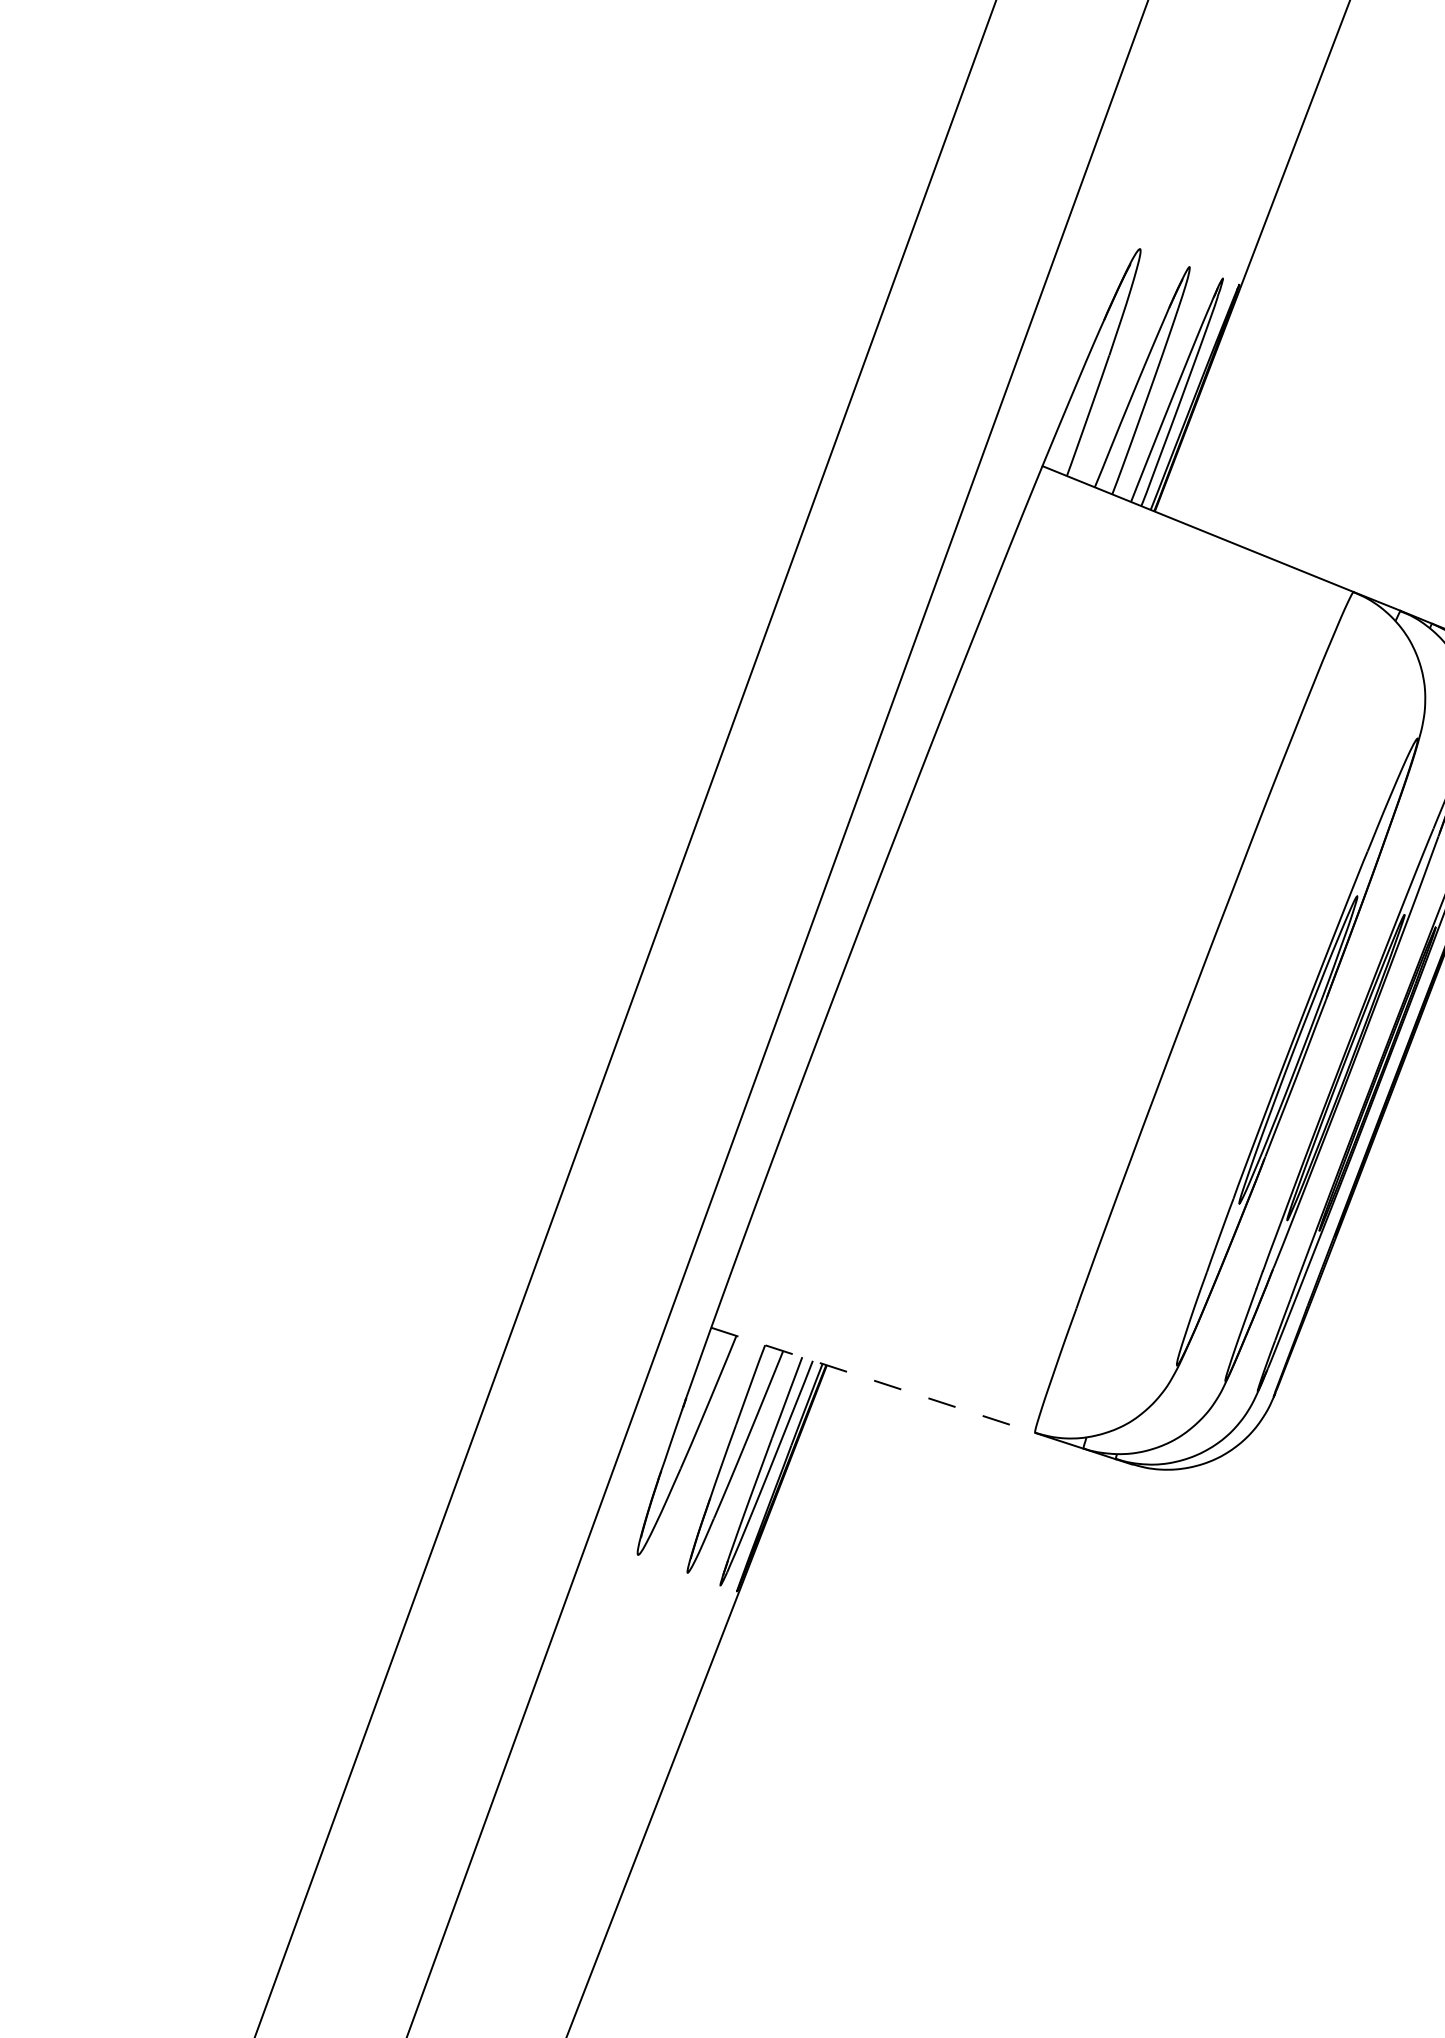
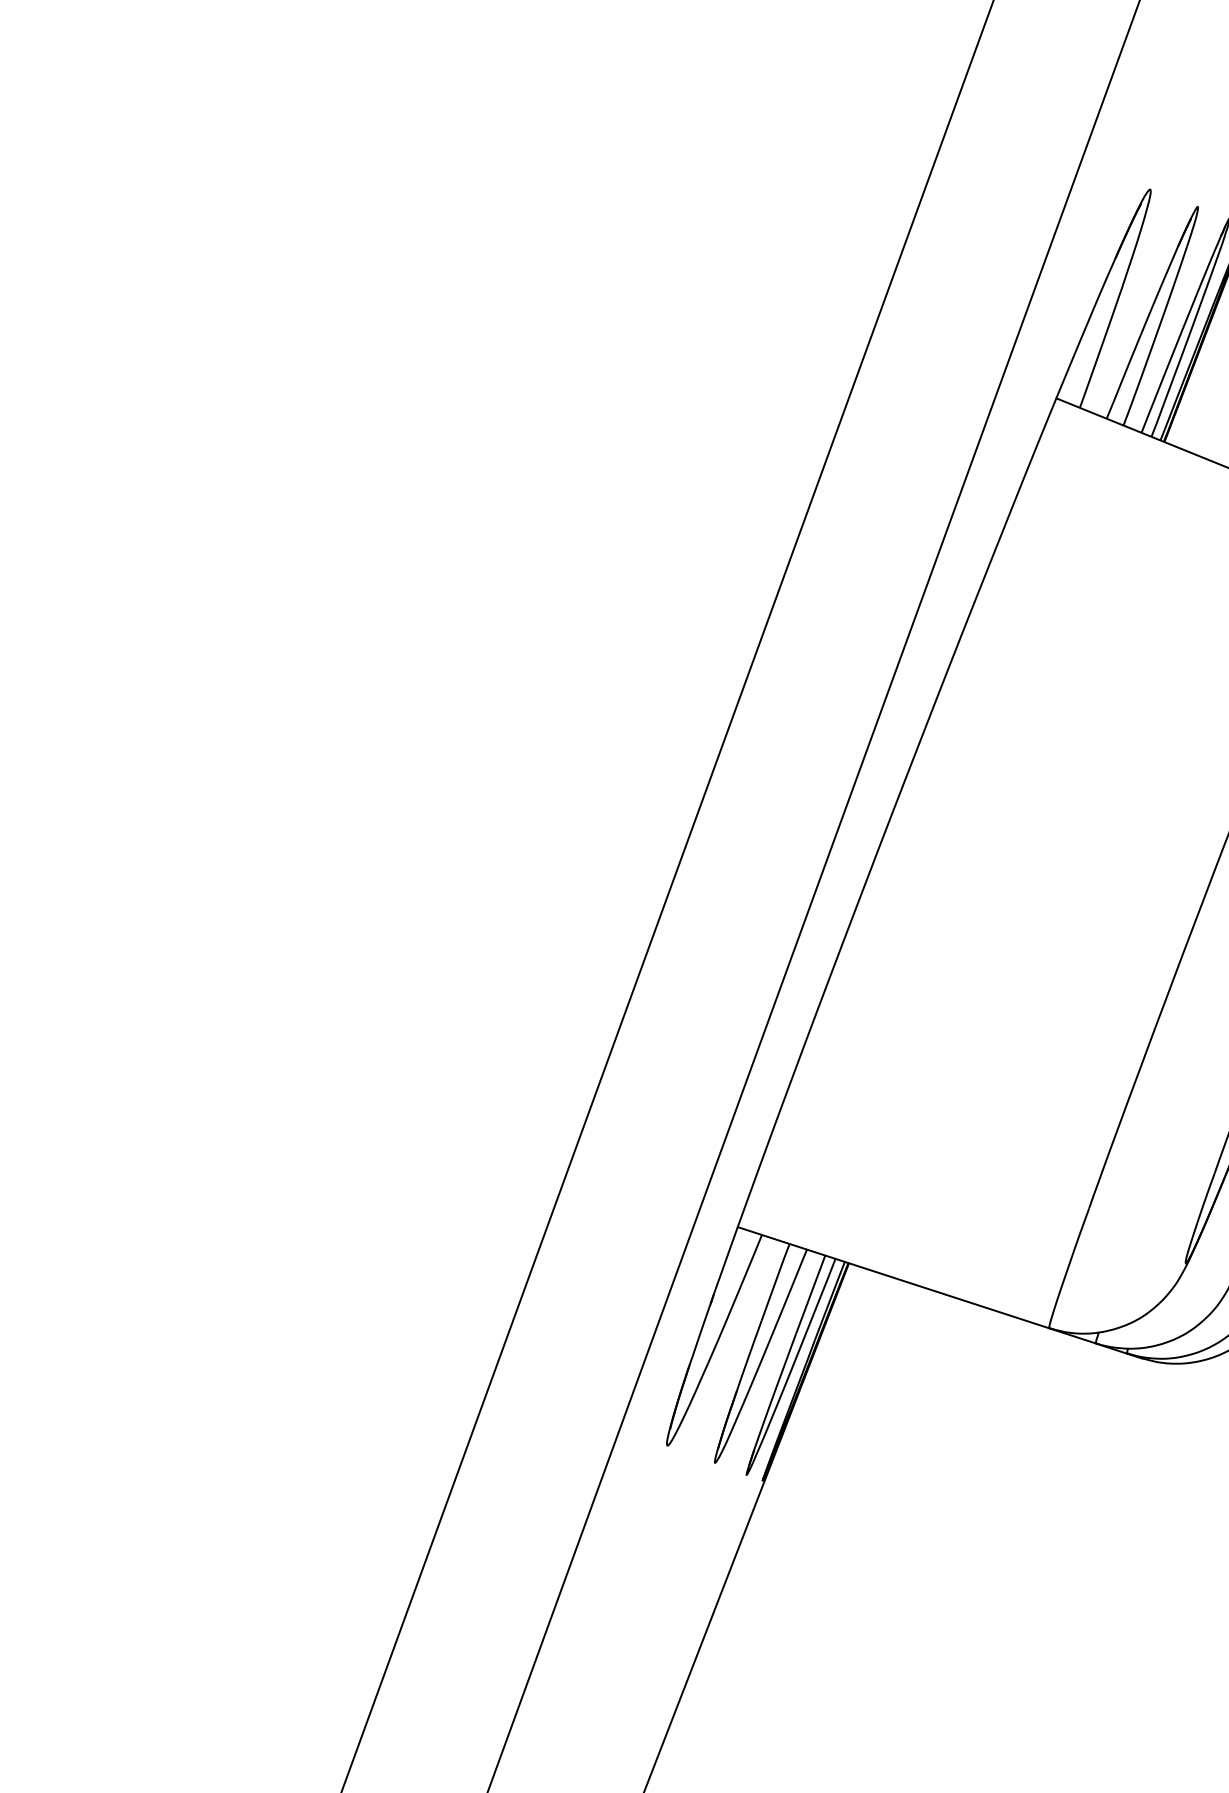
line: (873, 1380) -> (893, 1277), dashed -> solid

